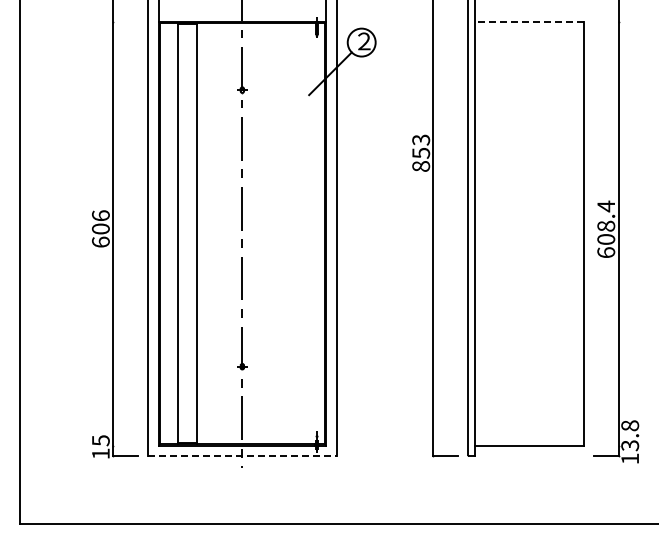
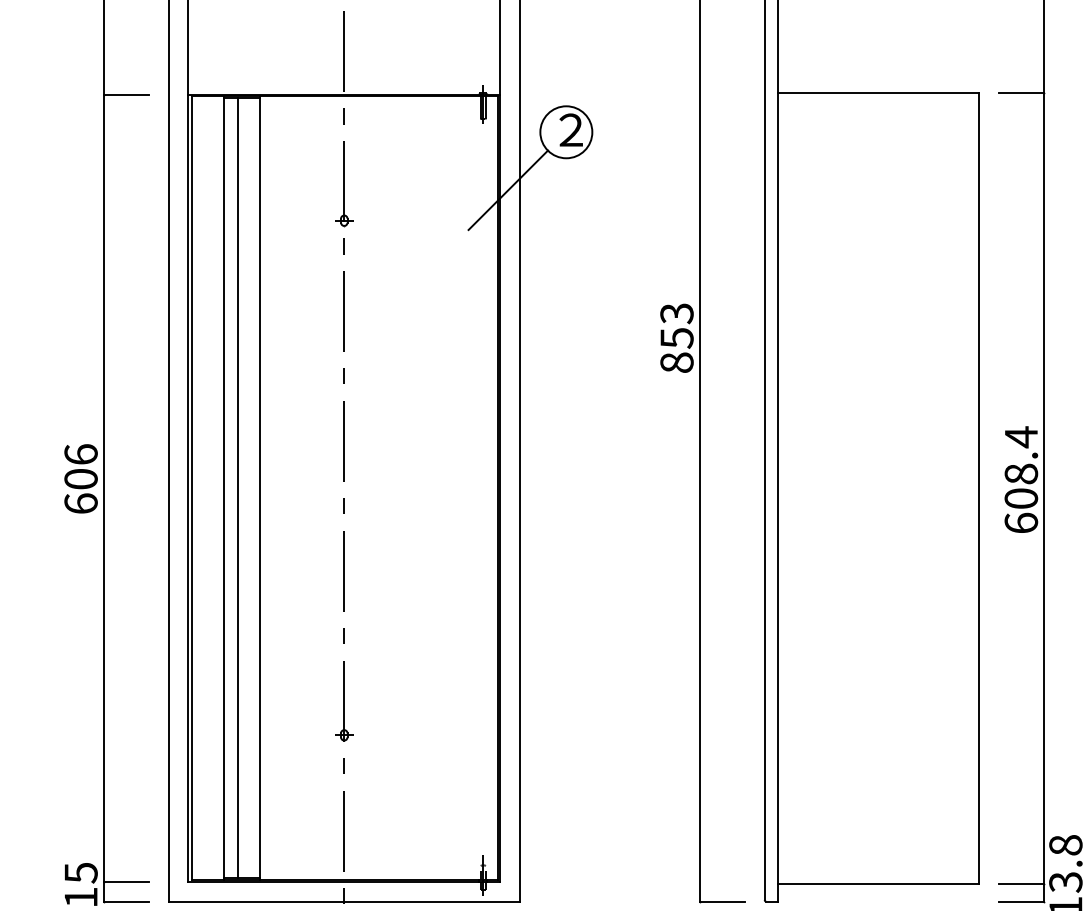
line: (528, 21) -> (876, 93), dashed -> solid
line: (606, 21) -> (1021, 93), added
line: (125, 22) -> (126, 94), added
line: (185, 233) -> (238, 487), added
line: (125, 445) -> (126, 881), added
line: (606, 446) -> (1021, 883), added
line: (242, 456) -> (344, 902), dashed -> solid

